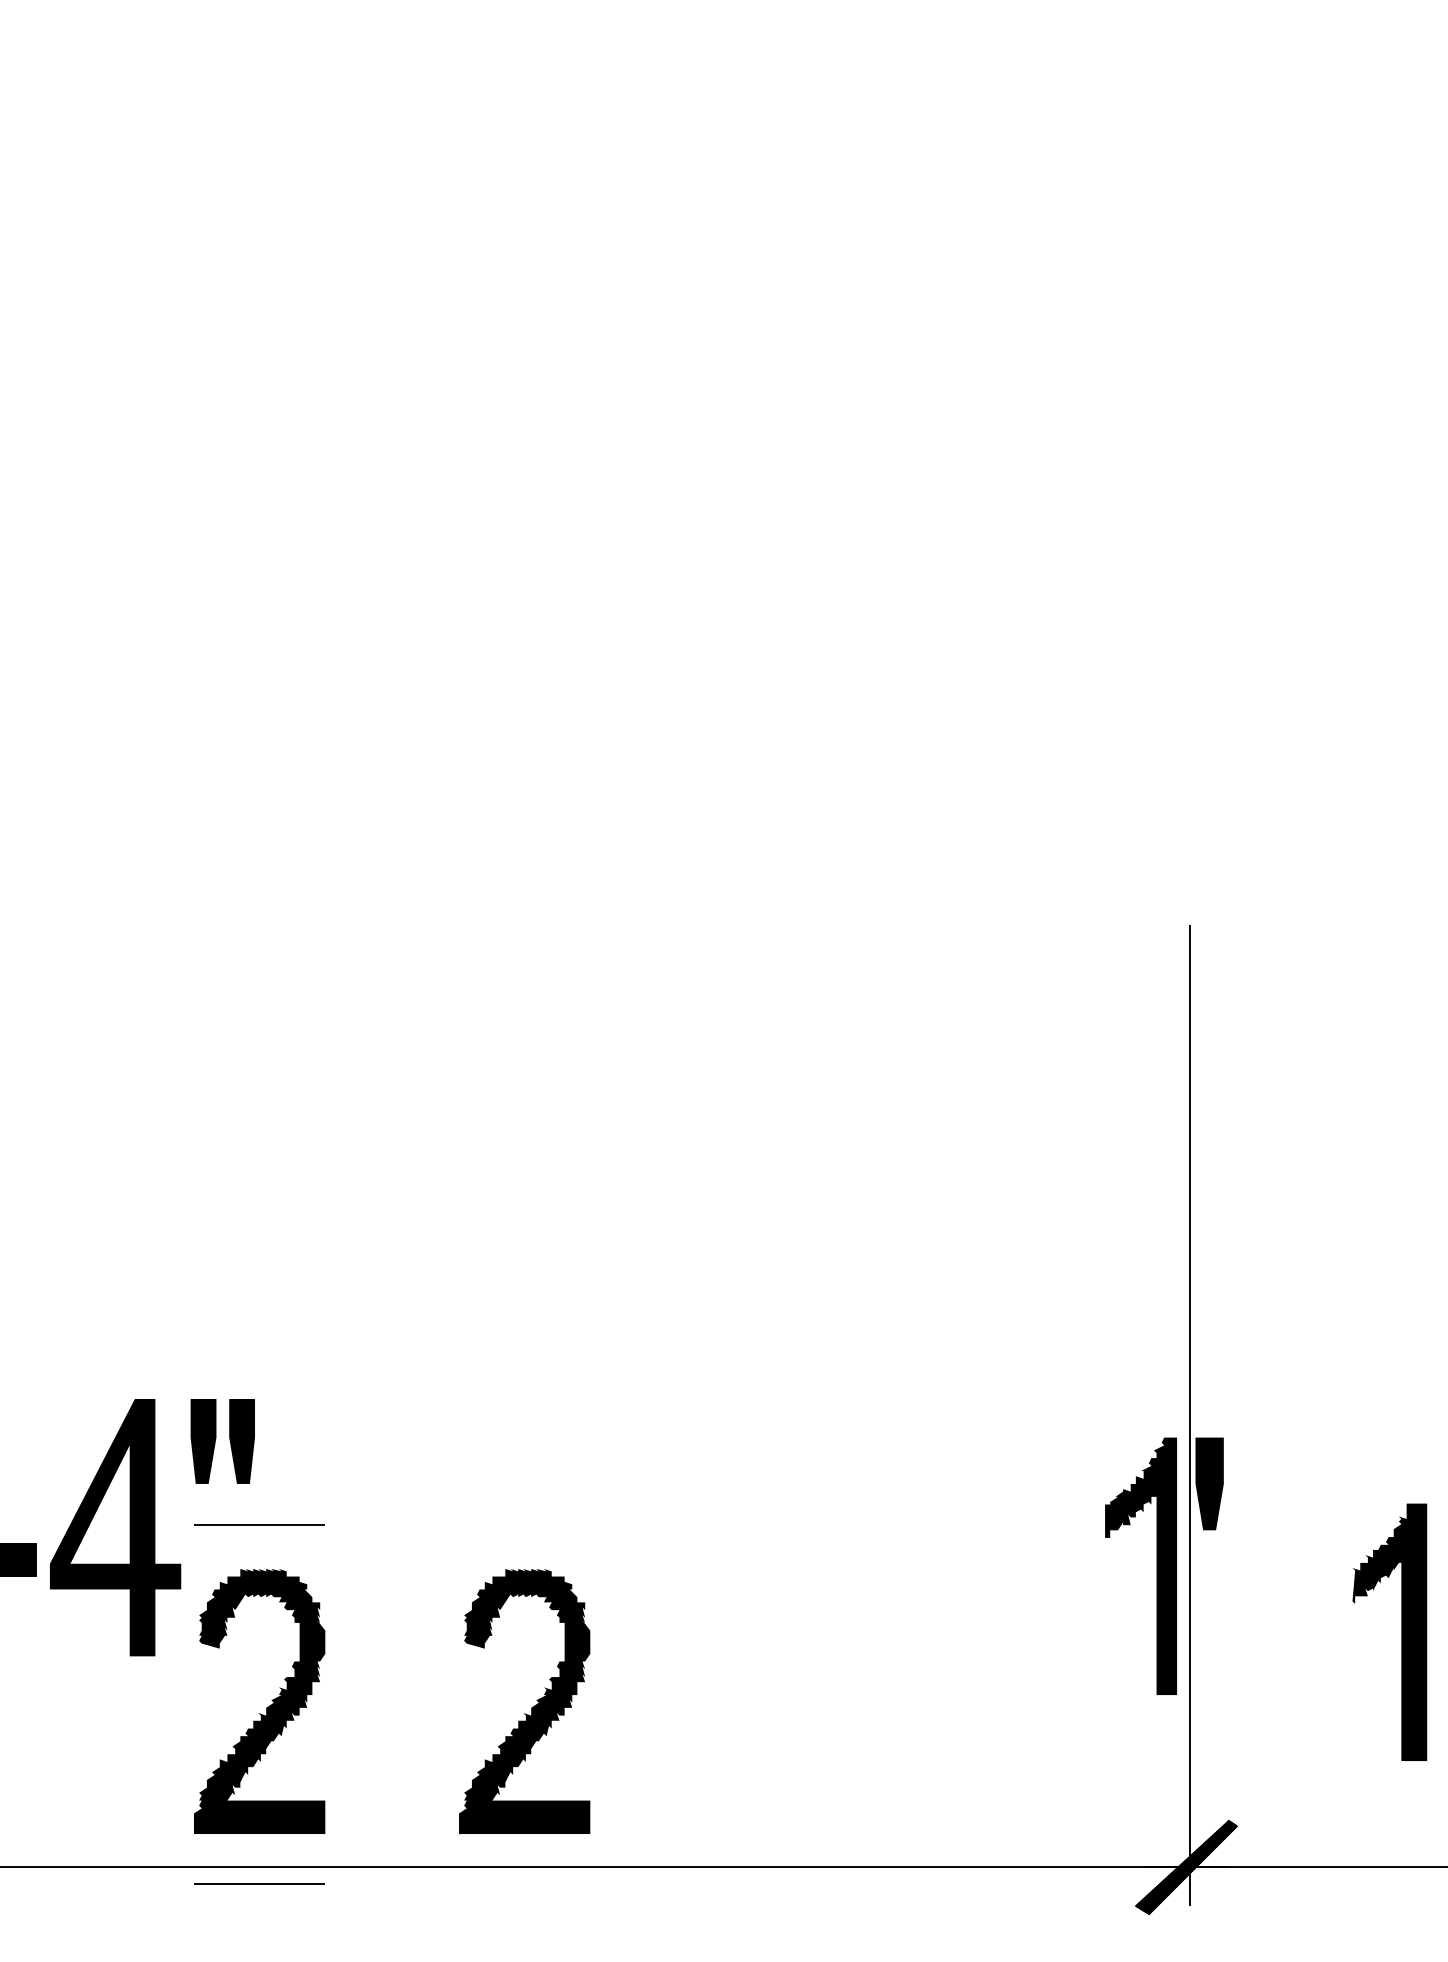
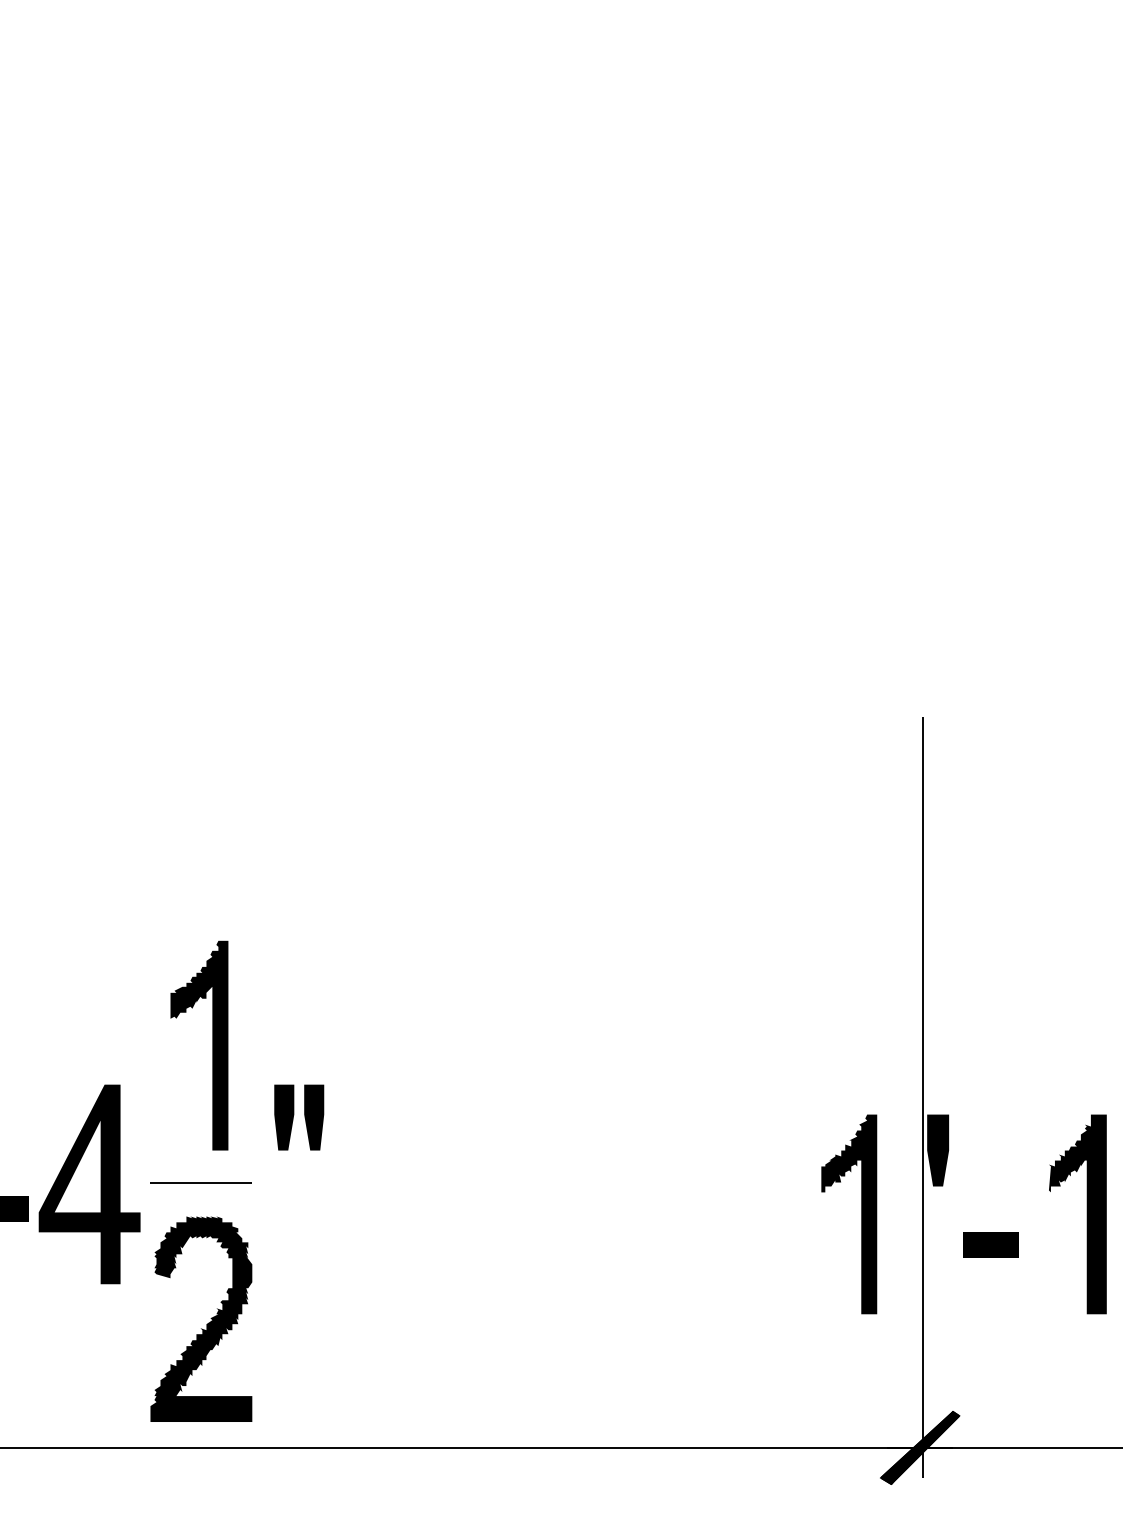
fill: (256, 1348) -> (198, 1045), added
part: (216, 1439) -> (294, 1116), moved
part: (1156, 1565) -> (861, 1213), moved
fill: (1277, 1605) -> (990, 1244), added
part: (1401, 1631) -> (1086, 1213), moved
part: (531, 1707) -> (412, 1323), removed
line: (259, 1883) -> (201, 1460), removed

